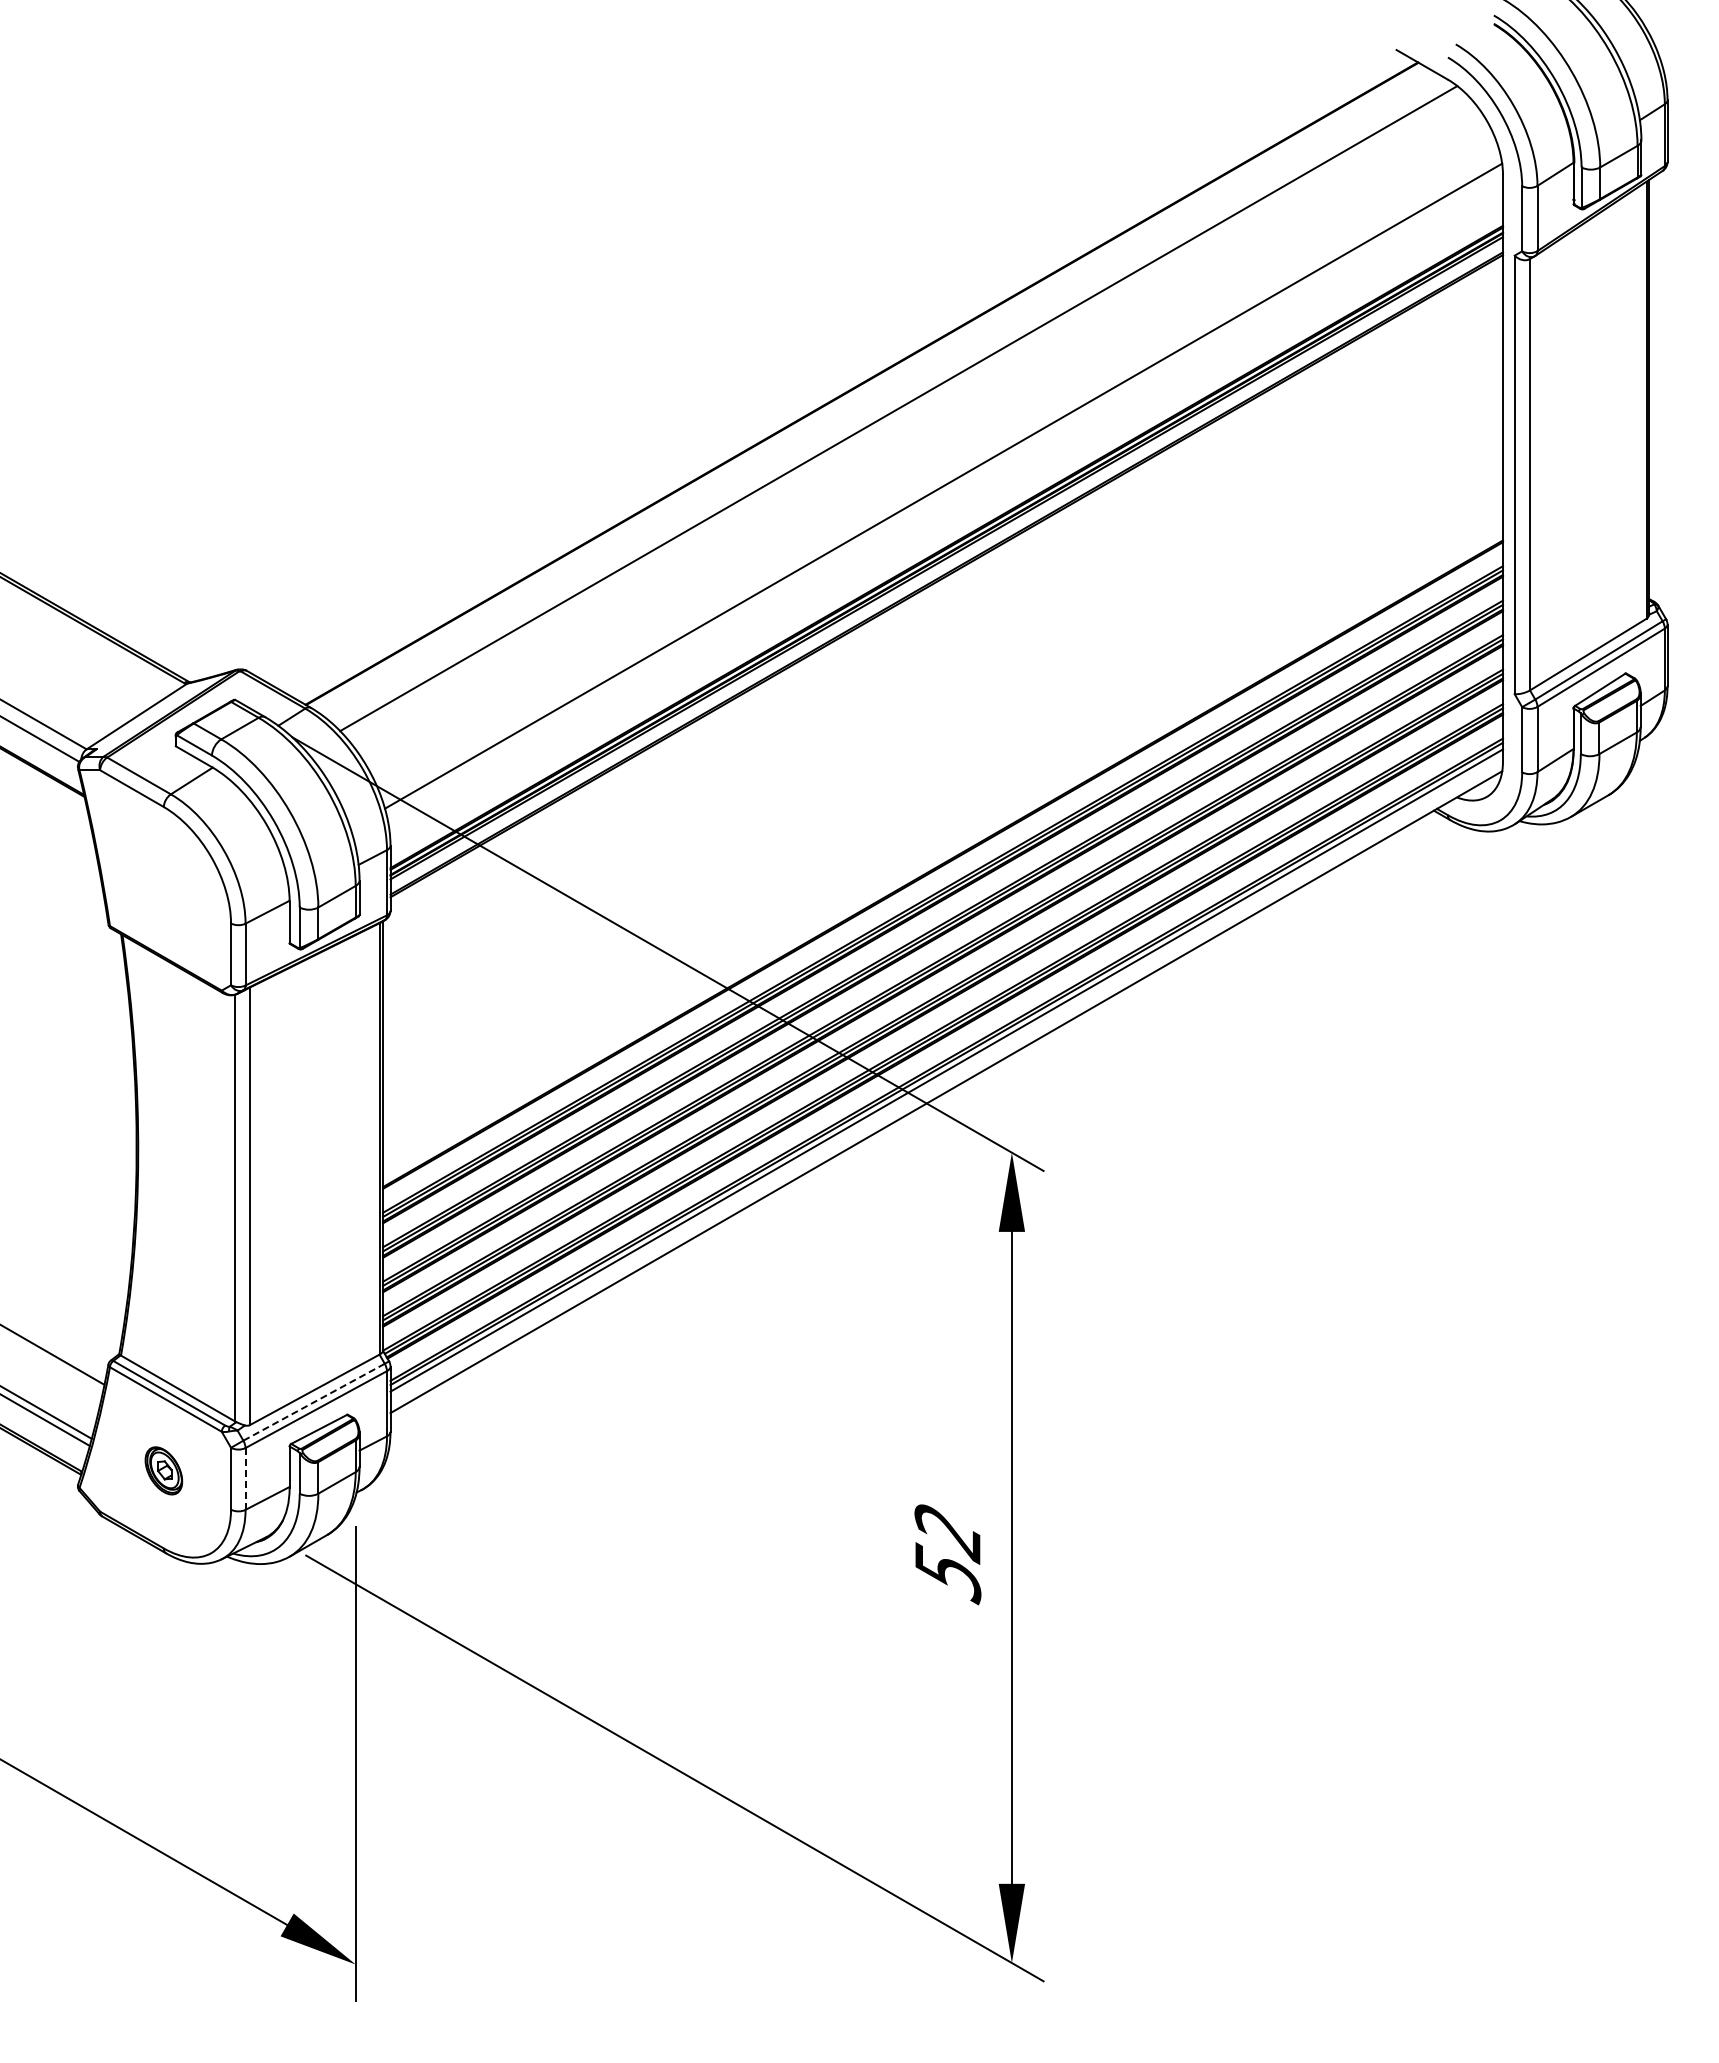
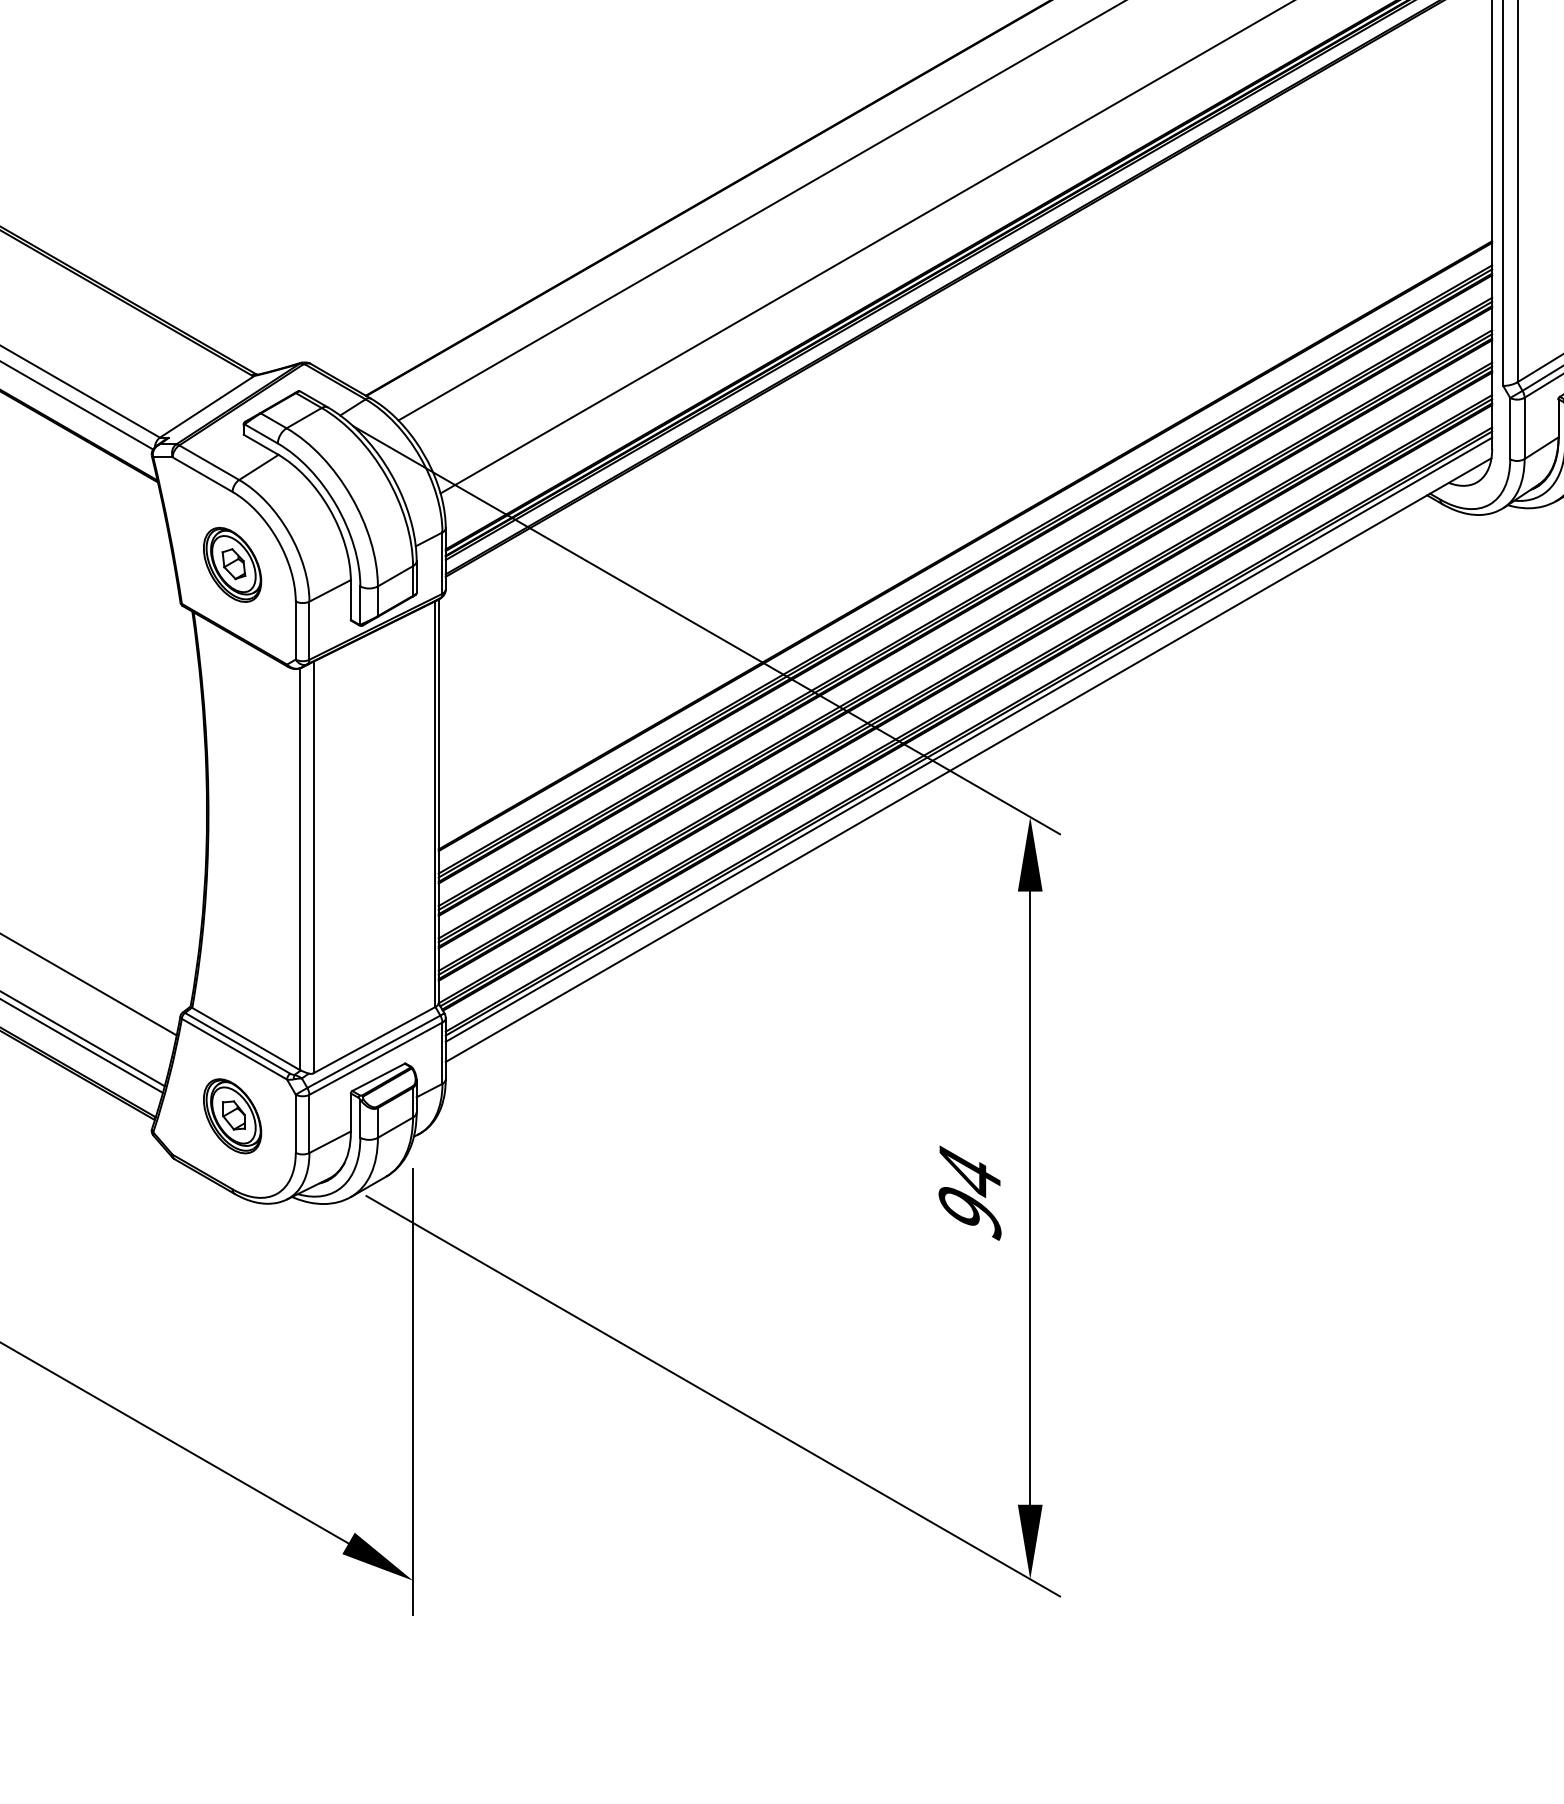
part: (163, 884) -> (232, 564), added
line: (313, 1402) -> (373, 1052), dashed -> solid
part: (163, 1470) -> (232, 1115), size x1.67
line: (245, 1478) -> (309, 1123), dashed -> solid
text: (947, 1553) -> (969, 1194), 52 -> 94

